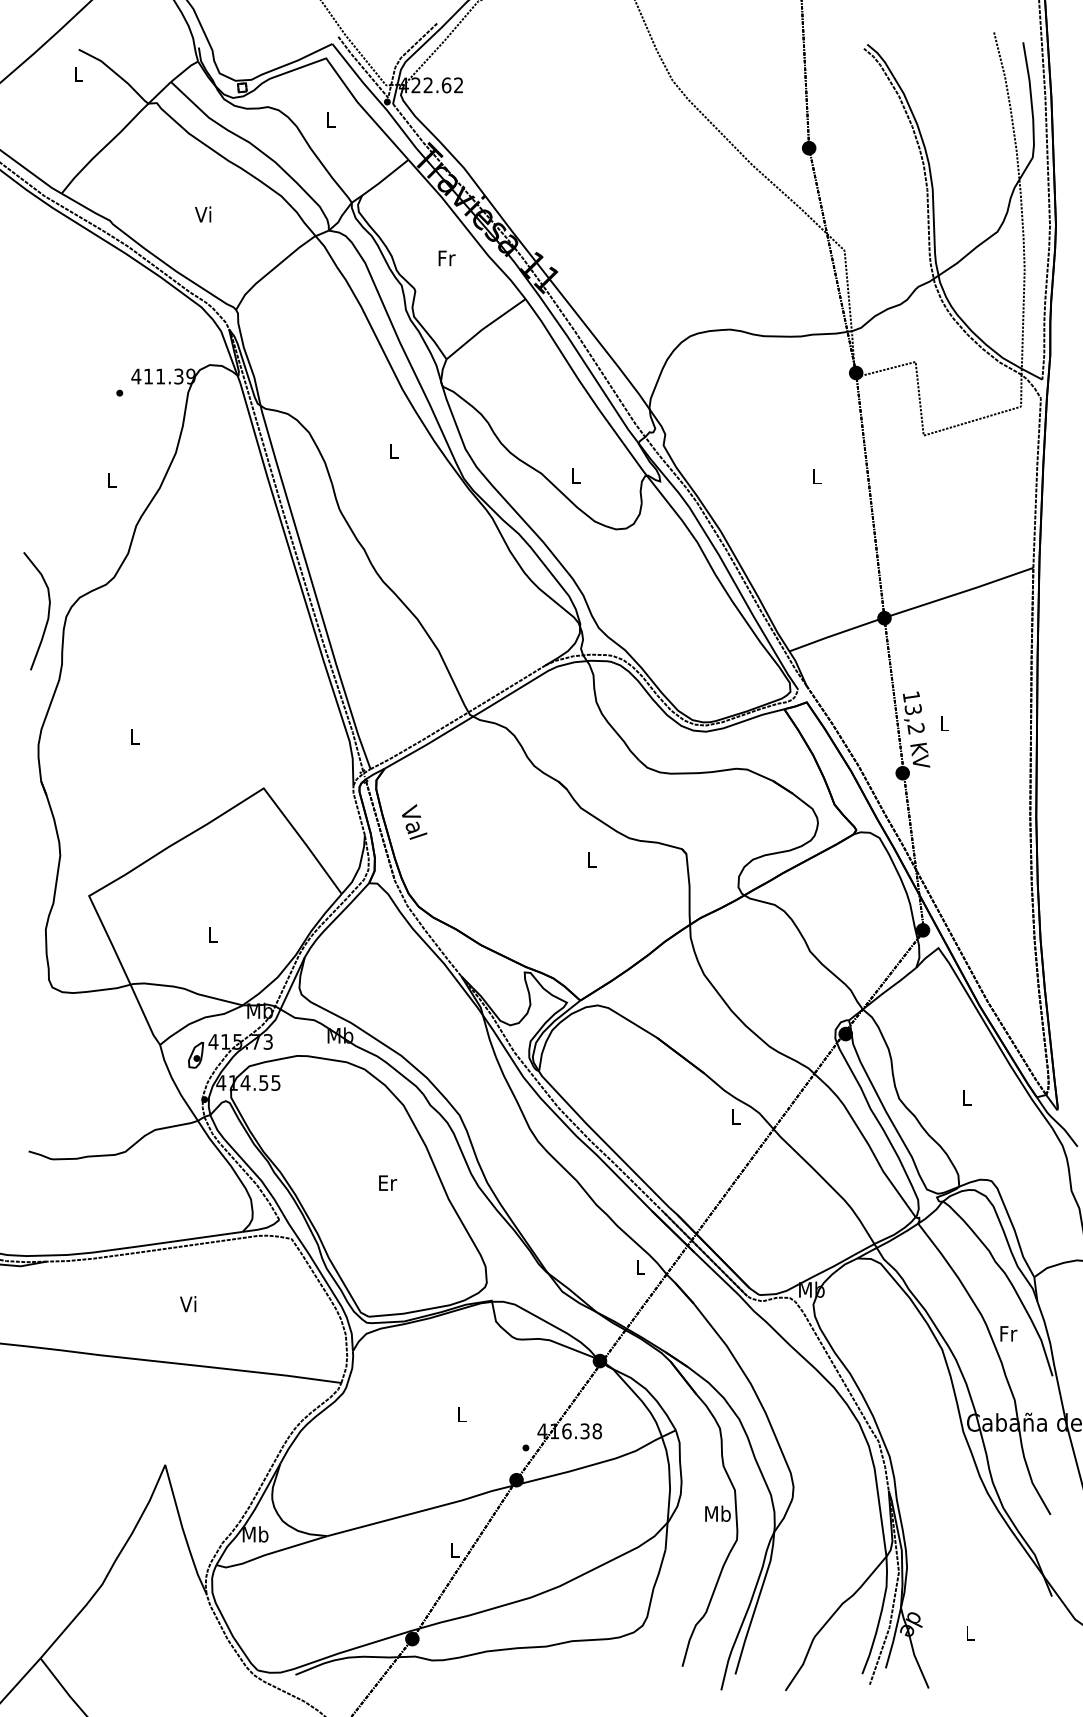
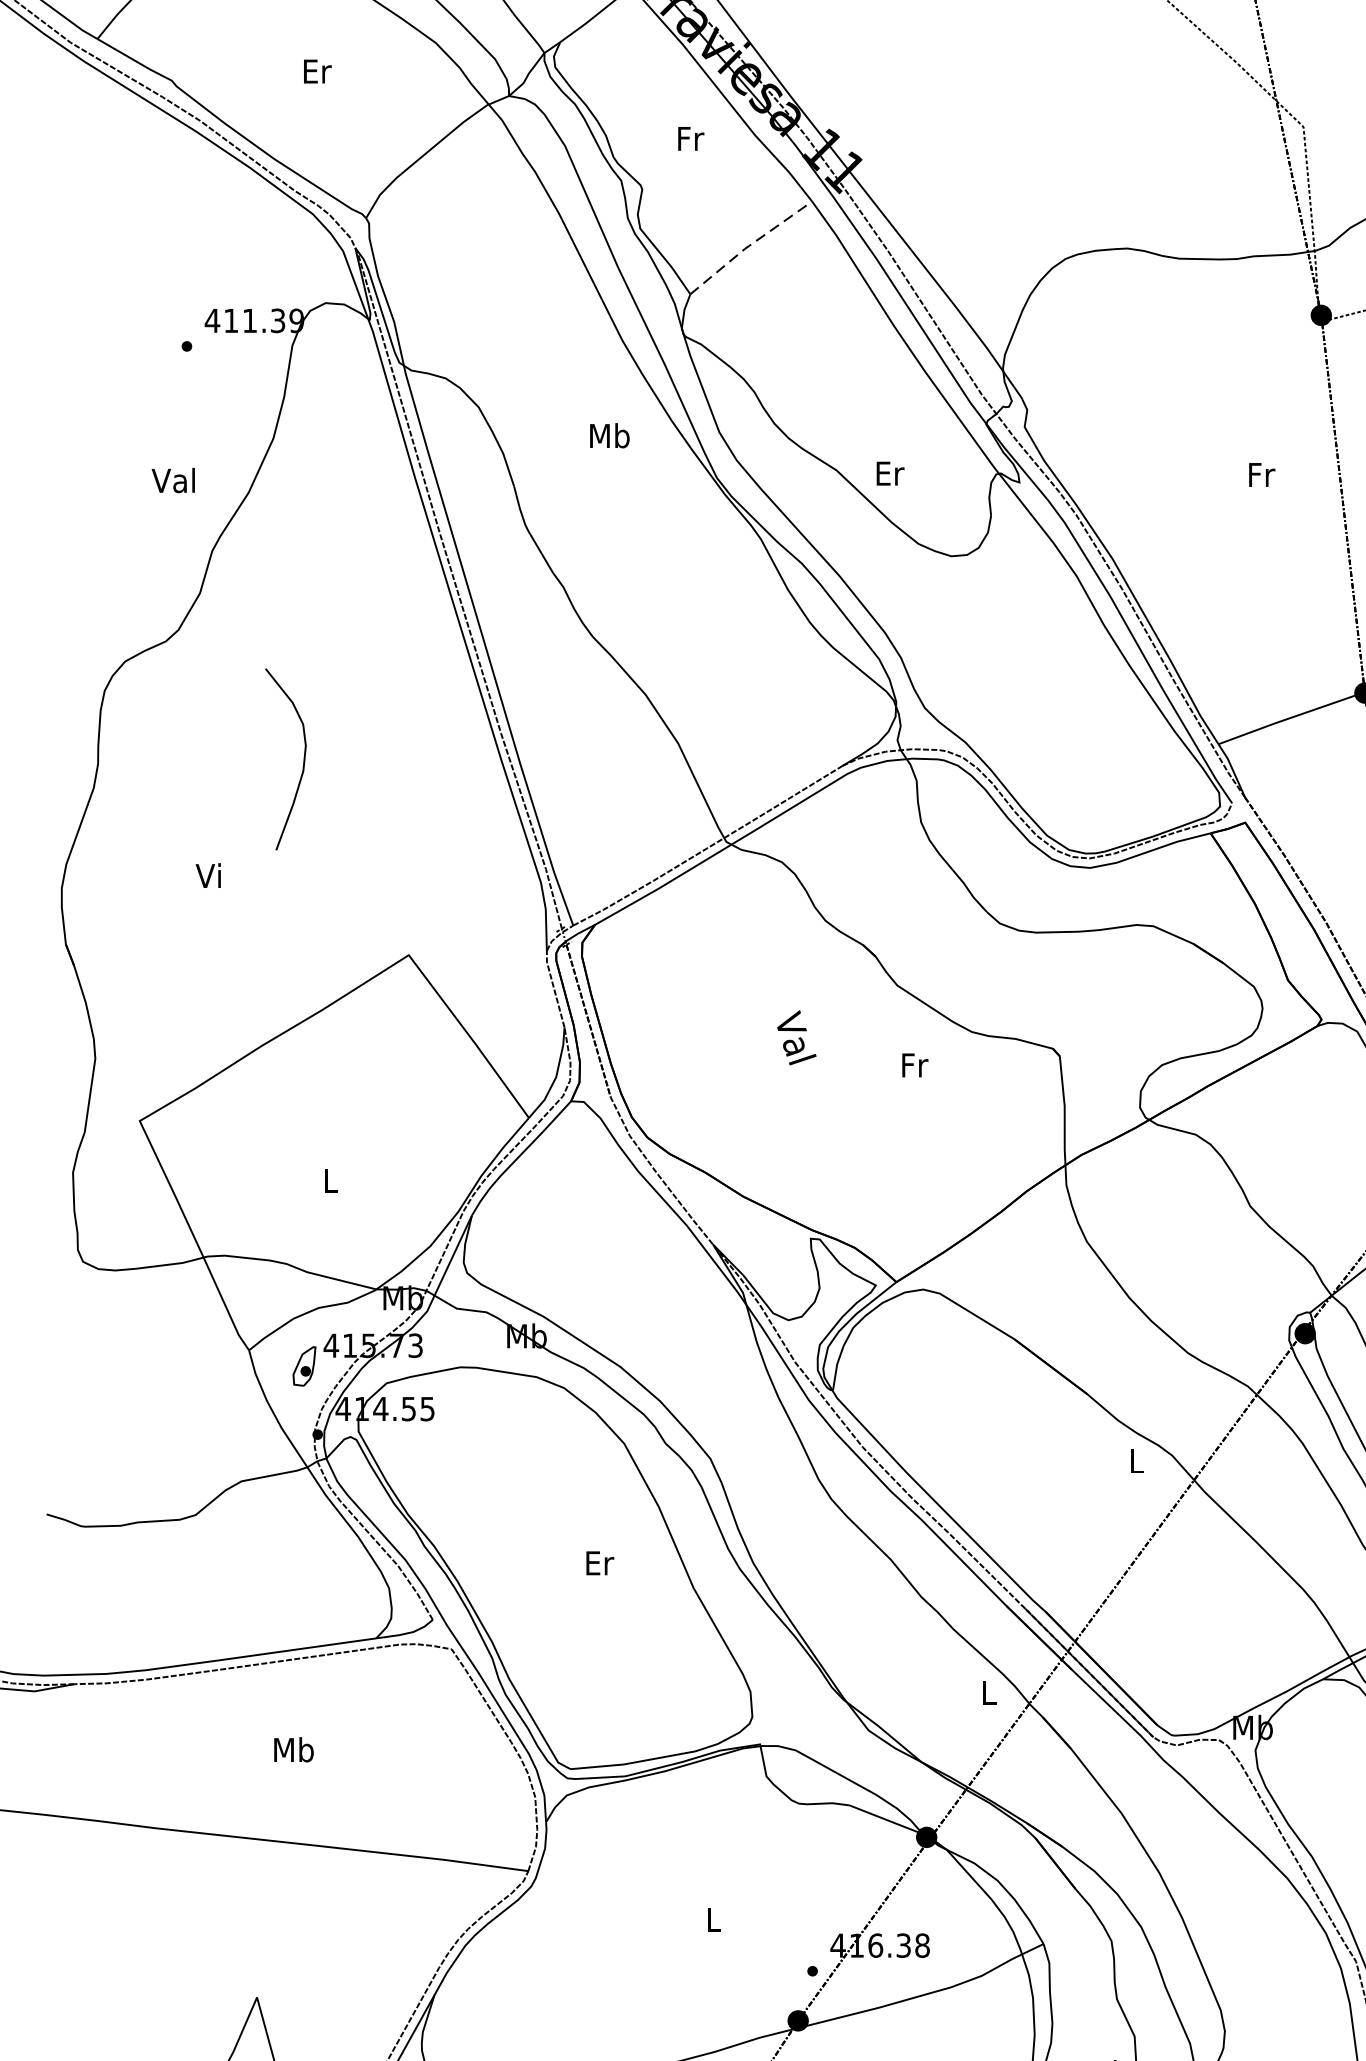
text: (204, 214) -> (317, 71), Vi -> Er
line: (484, 328) -> (748, 246), solid -> dashed
text: (394, 451) -> (610, 436), L -> Mb
text: (576, 475) -> (890, 473), L -> Er
text: (817, 476) -> (1261, 474), L -> Fr
text: (110, 480) -> (172, 480), L -> Val
curve: (47, 614) -> (302, 764), moved
text: (133, 736) -> (208, 875), L -> Vi
text: (414, 821) -> (796, 1037), moved
text: (592, 859) -> (915, 1064), L -> Fr
text: (189, 1304) -> (294, 1750), Vi -> Mb

